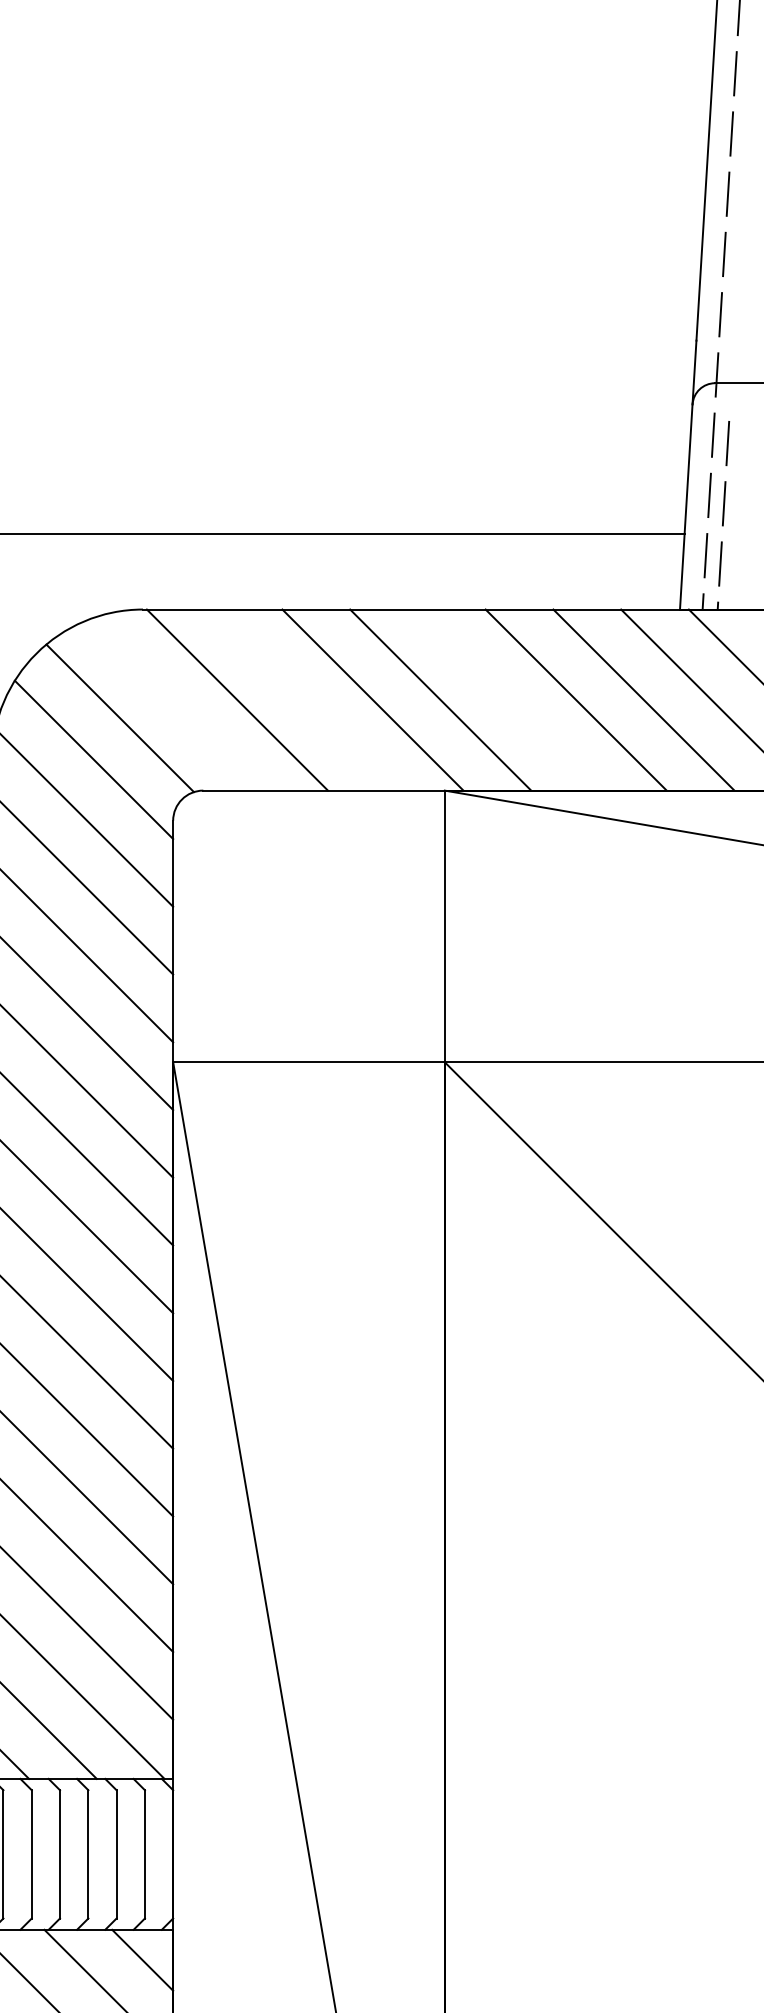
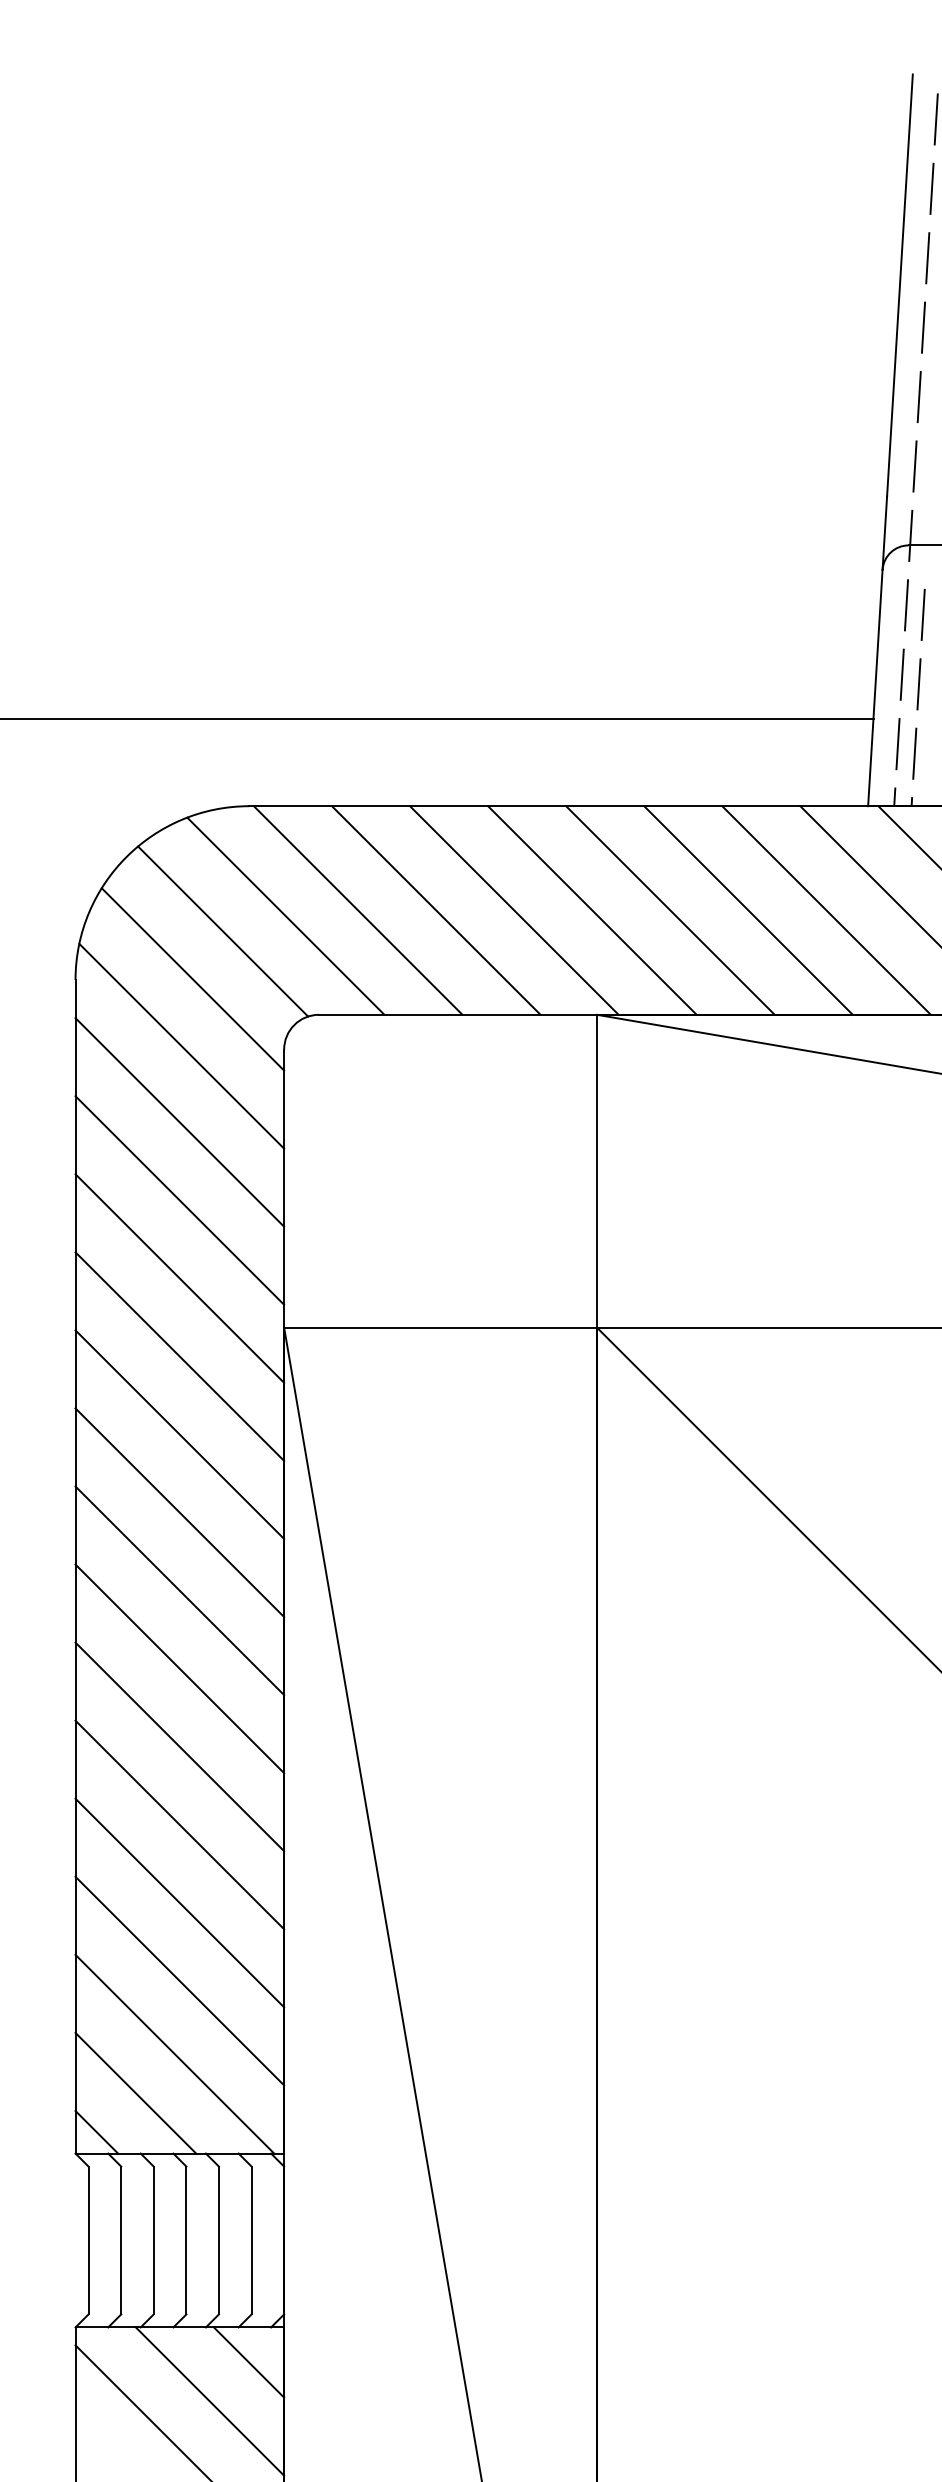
line: (304, 700) -> (435, 910), added
line: (508, 700) -> (670, 910), added
line: (174, 704) -> (285, 915), added

